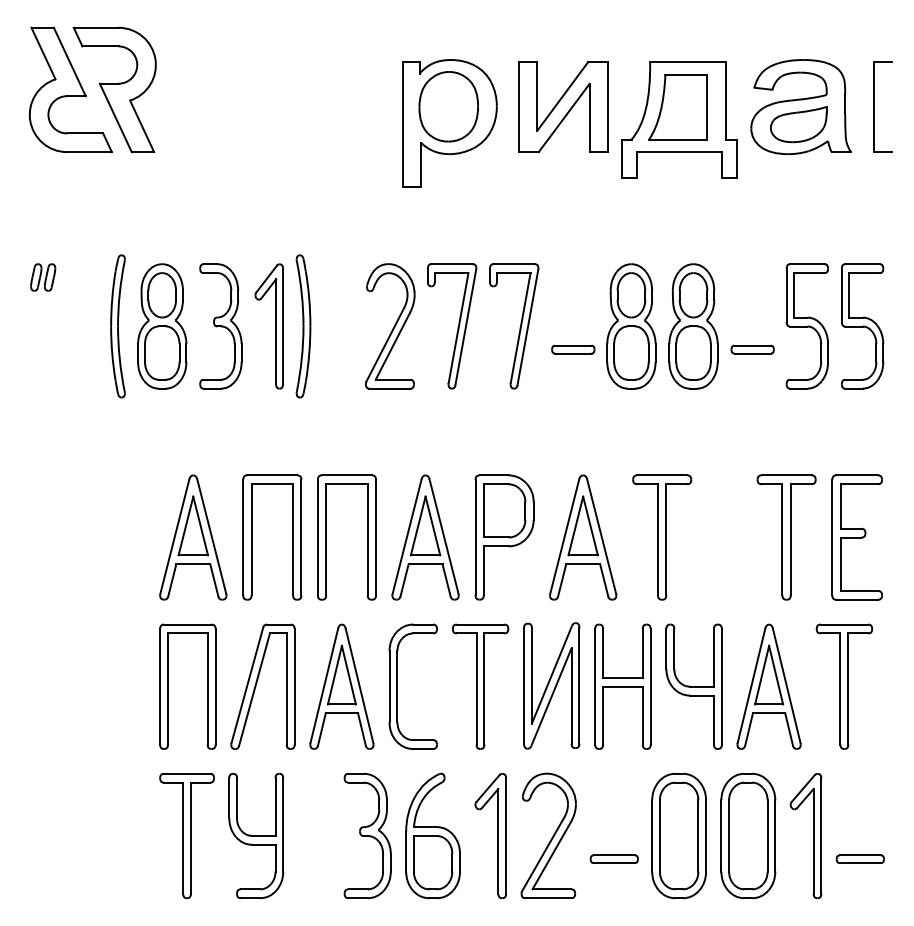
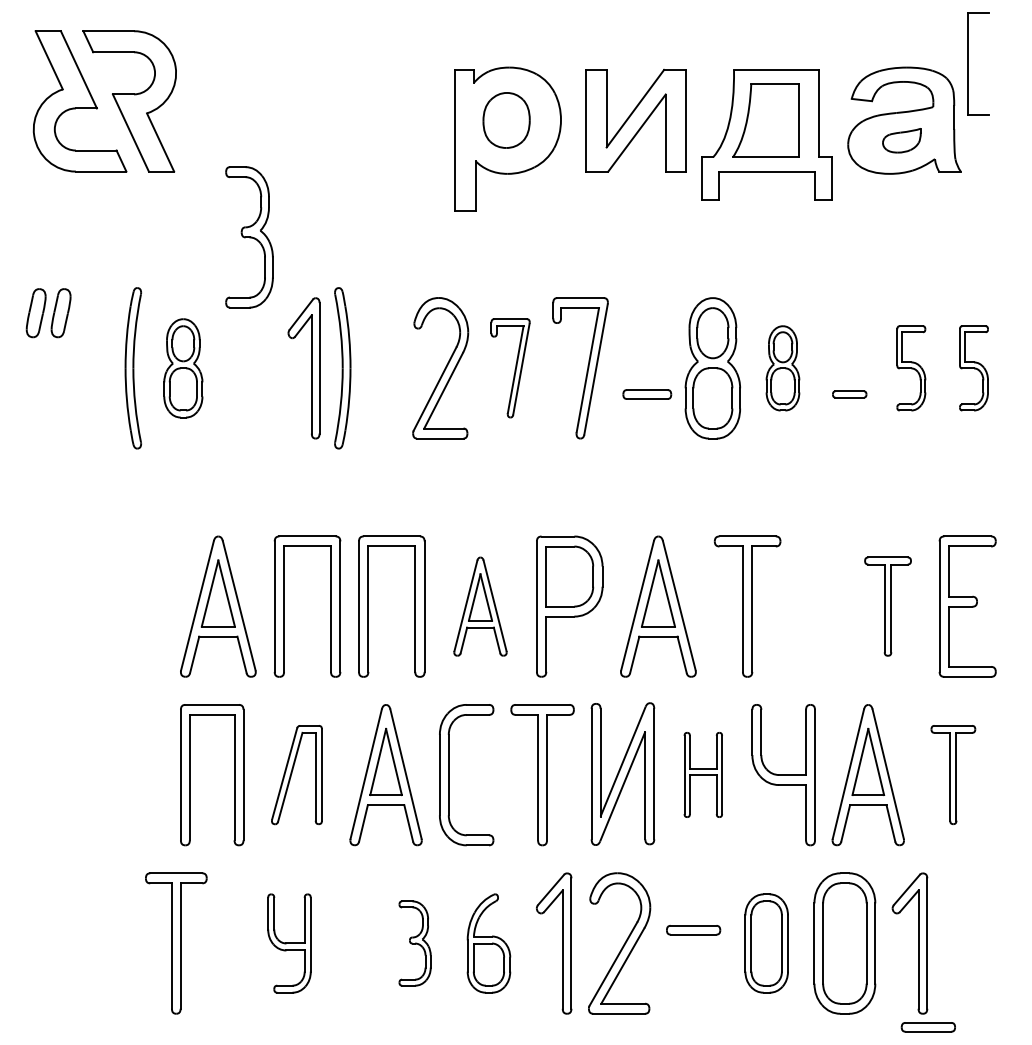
part: (448, 106) -> (506, 120), size x0.7
part: (874, 106) -> (969, 63), moved
part: (798, 124) -> (901, 140), size x0.6
part: (43, 277) -> (49, 313), size x1.6
part: (162, 326) -> (183, 368), size x0.7
part: (220, 326) -> (249, 237), moved
part: (452, 326) -> (510, 368), size x0.7
part: (693, 326) -> (782, 368), size x0.6
part: (806, 326) -> (910, 368), size x0.6
part: (862, 326) -> (973, 368), size x0.6
part: (752, 349) -> (849, 394), size x0.7
part: (425, 537) -> (480, 606), size x0.7
part: (786, 537) -> (887, 606), size x0.7
part: (262, 686) -> (296, 774), size x0.7
part: (622, 686) -> (702, 774), size x0.6
part: (844, 686) -> (953, 774), size x0.7
part: (186, 835) -> (175, 942), moved
part: (256, 835) -> (289, 942), size x0.7
part: (367, 835) -> (414, 942), size x0.6
part: (432, 835) -> (488, 942), size x0.7
part: (678, 835) -> (766, 942), size x0.7
part: (613, 858) -> (692, 929), moved
part: (859, 858) -> (927, 1026), moved

